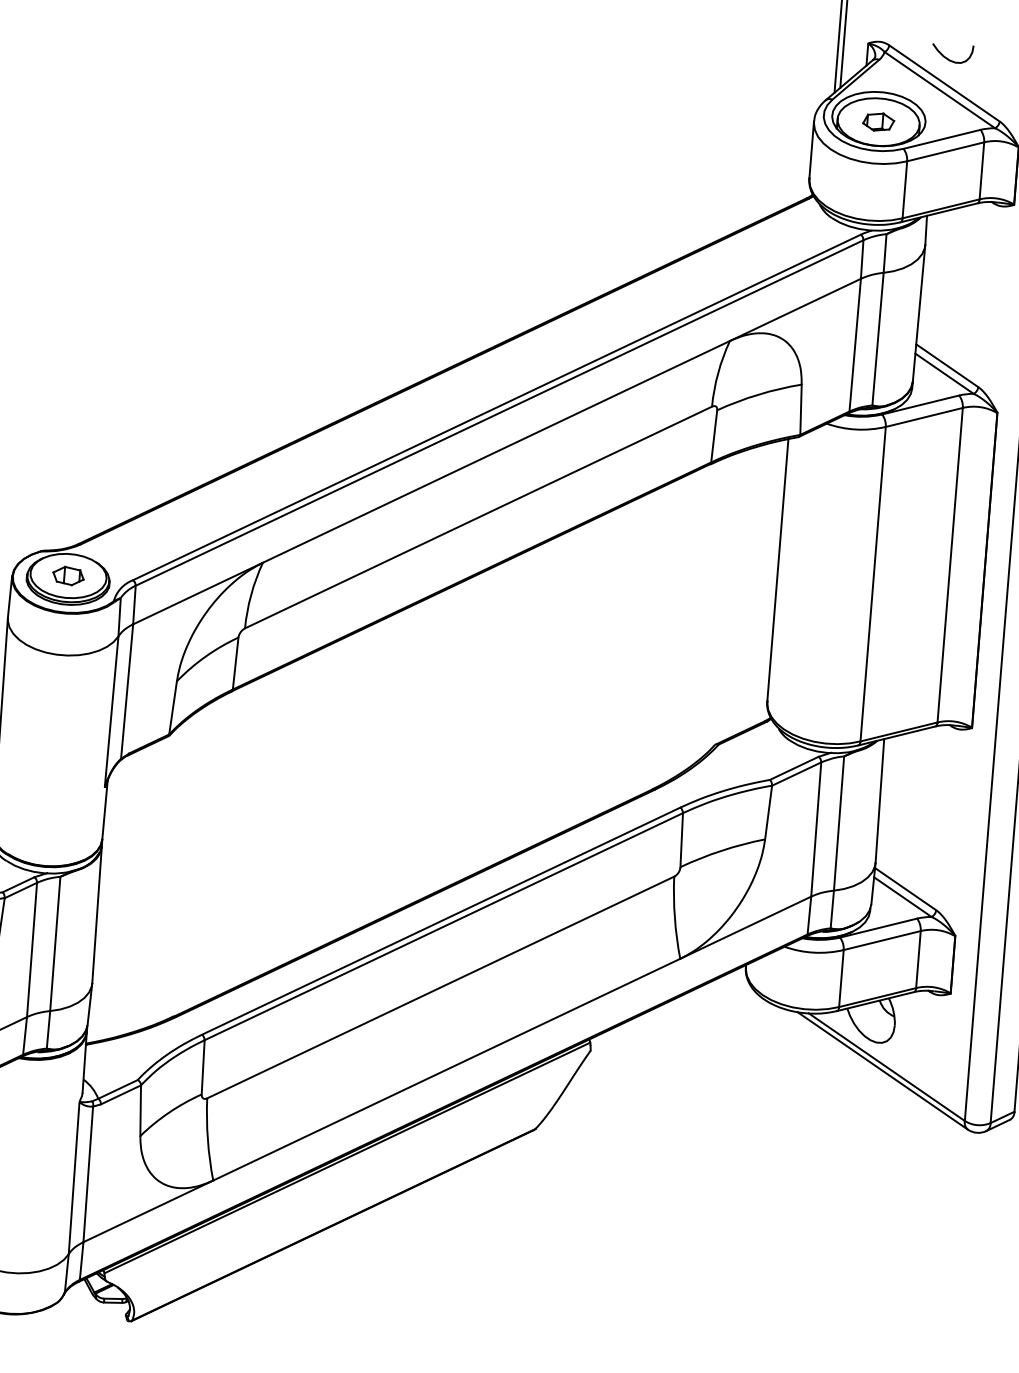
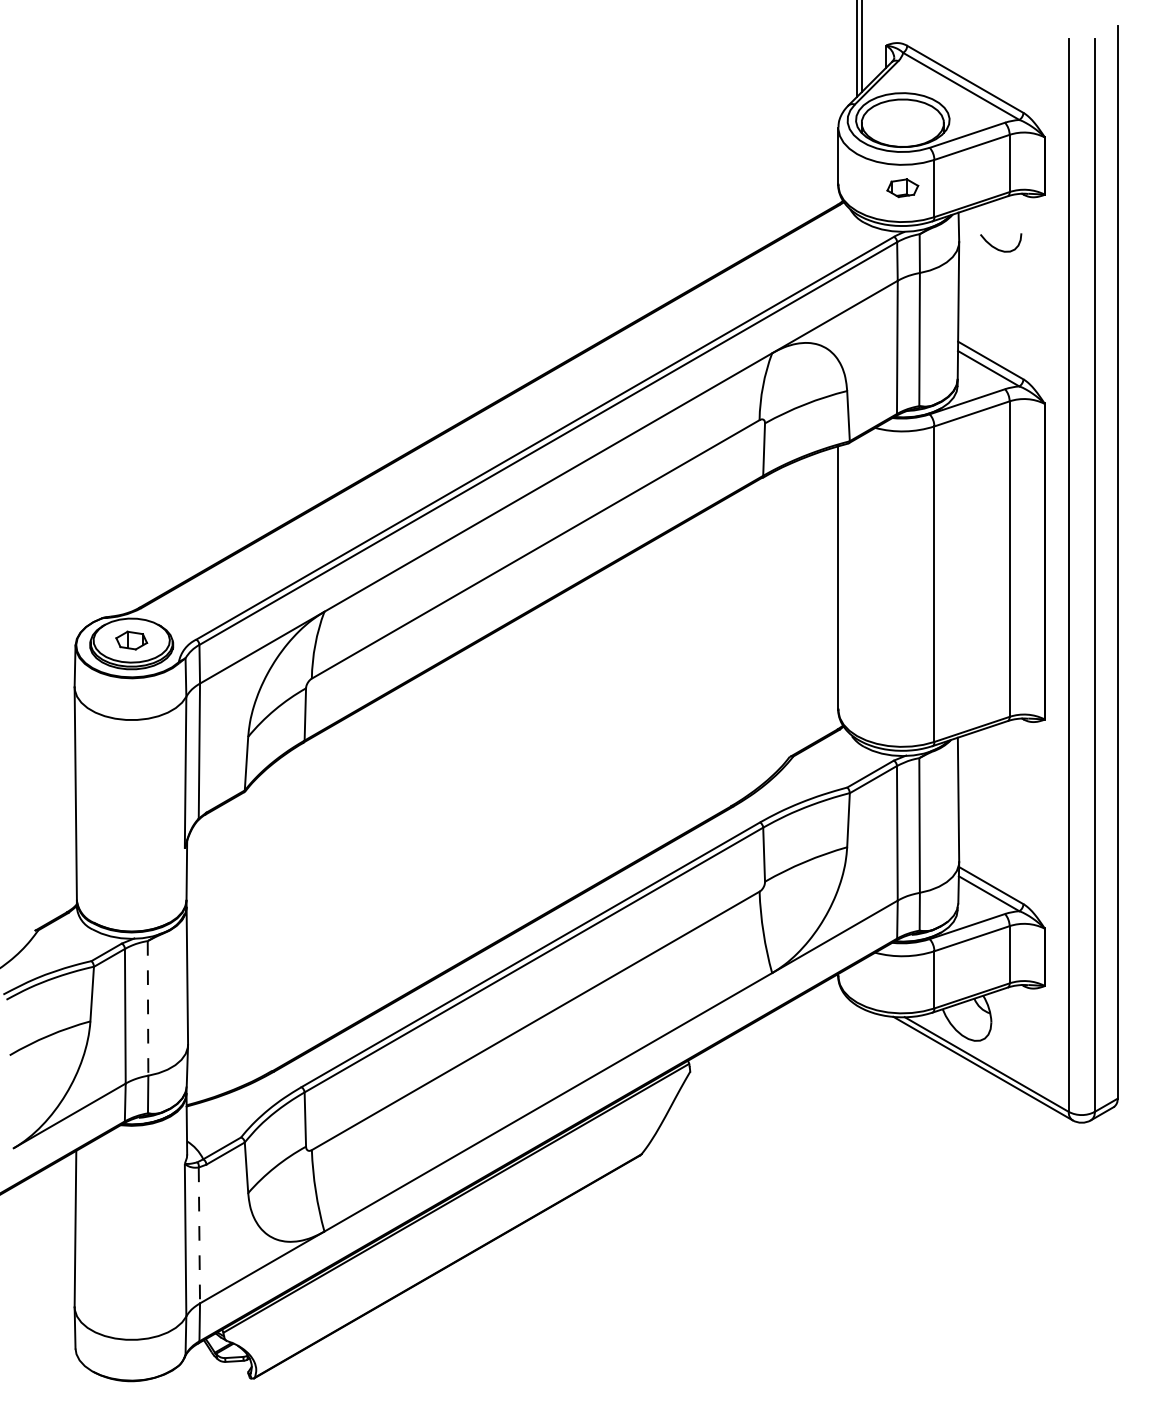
curve: (949, 58) -> (998, 248), moved
part: (878, 122) -> (902, 188), moved
line: (55, 944) -> (148, 1008), solid -> dashed
line: (88, 1174) -> (199, 1235), solid -> dashed

